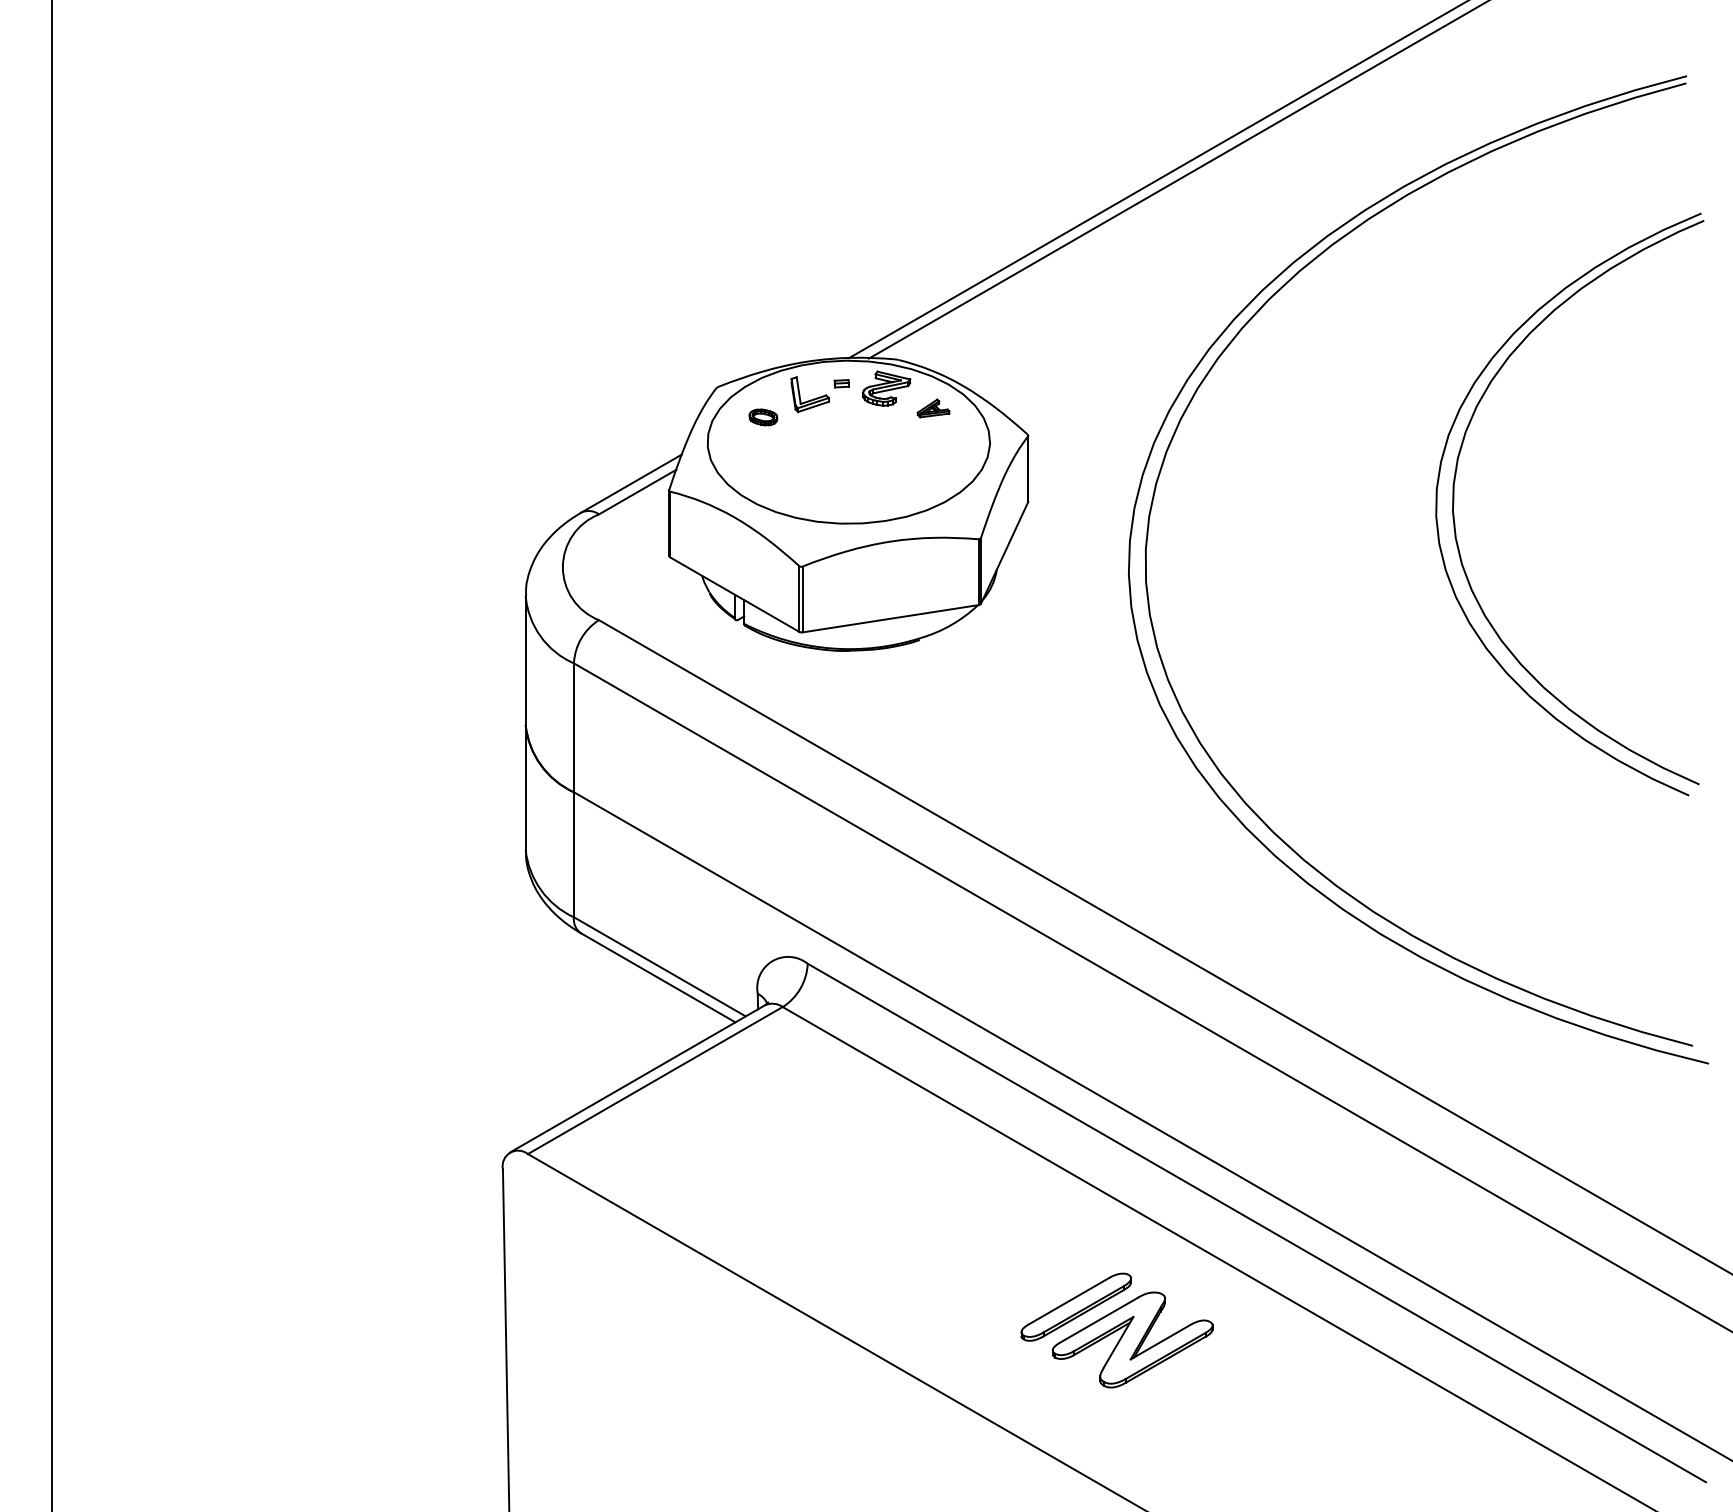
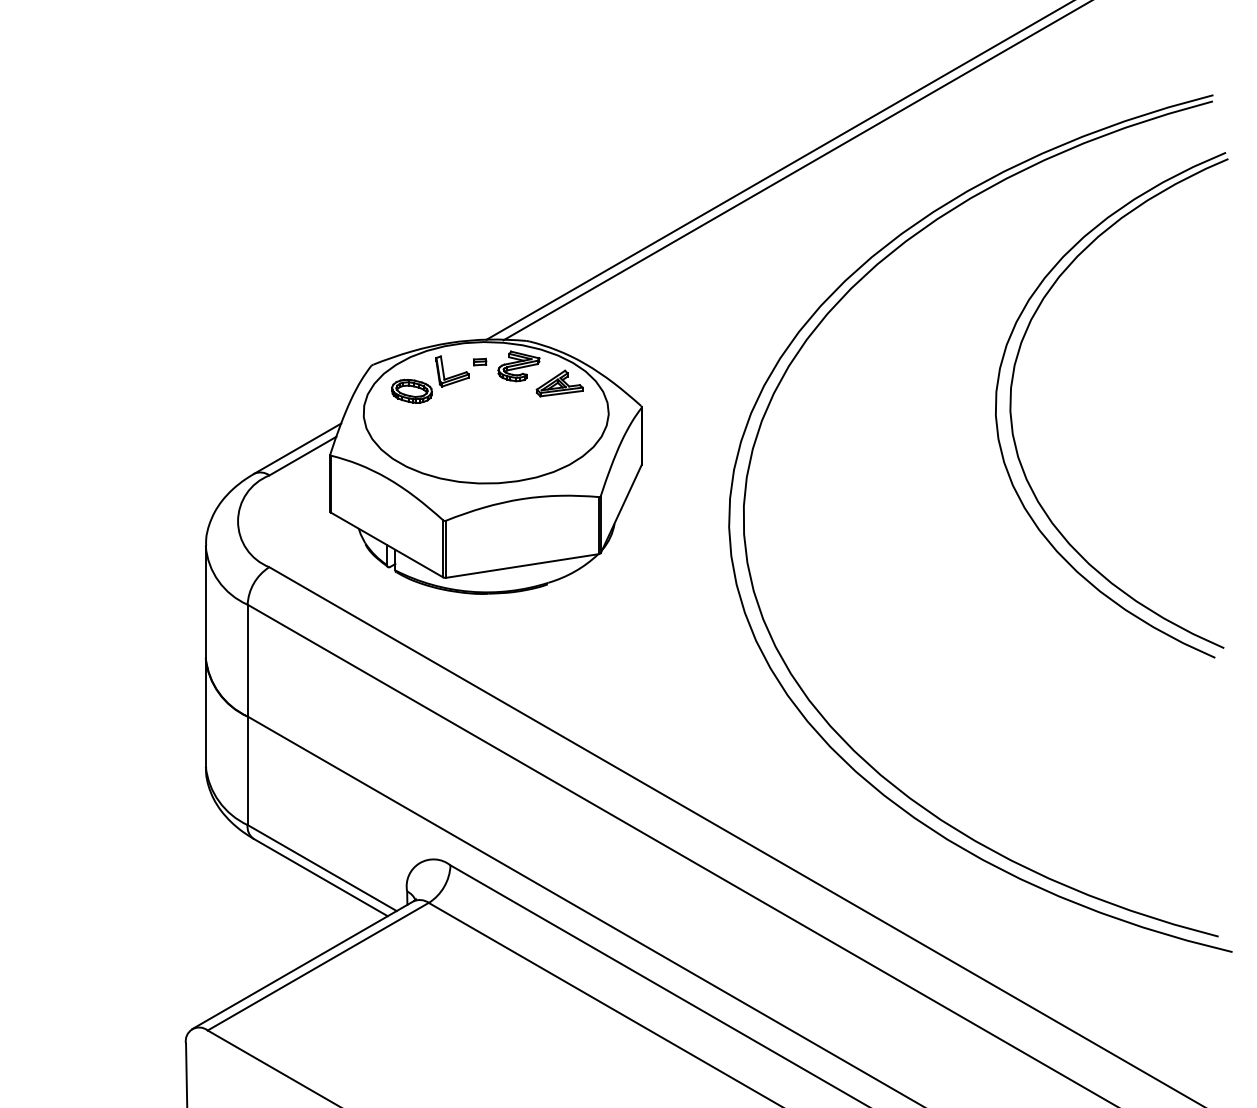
part: (933, 408) -> (559, 383), size x1.67
part: (763, 417) -> (412, 391), size x1.67
part: (1454, 504) -> (1011, 405), moved

